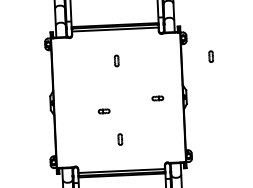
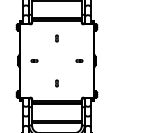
part: (210, 56) -> (110, 38), removed
part: (104, 110) -> (34, 60), moved

